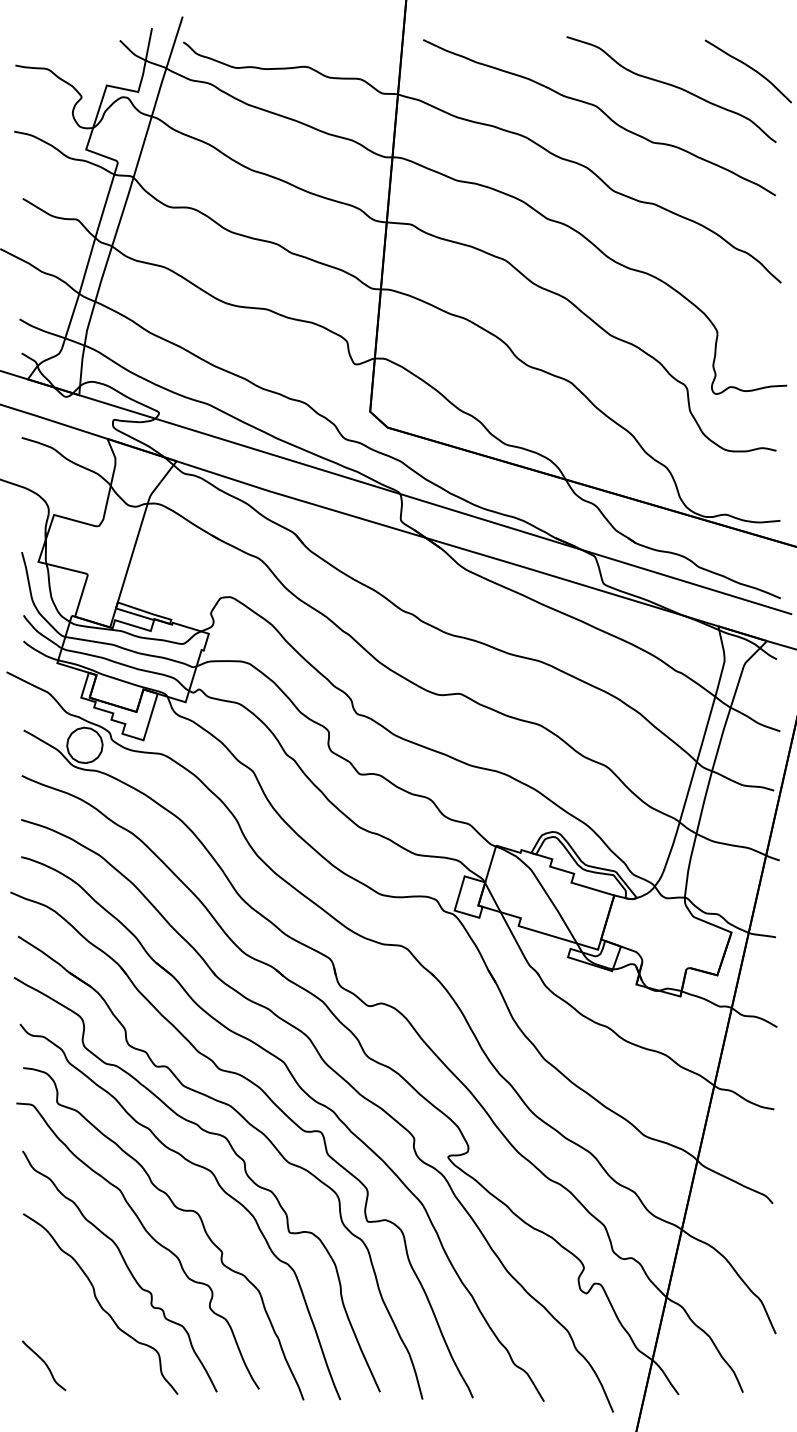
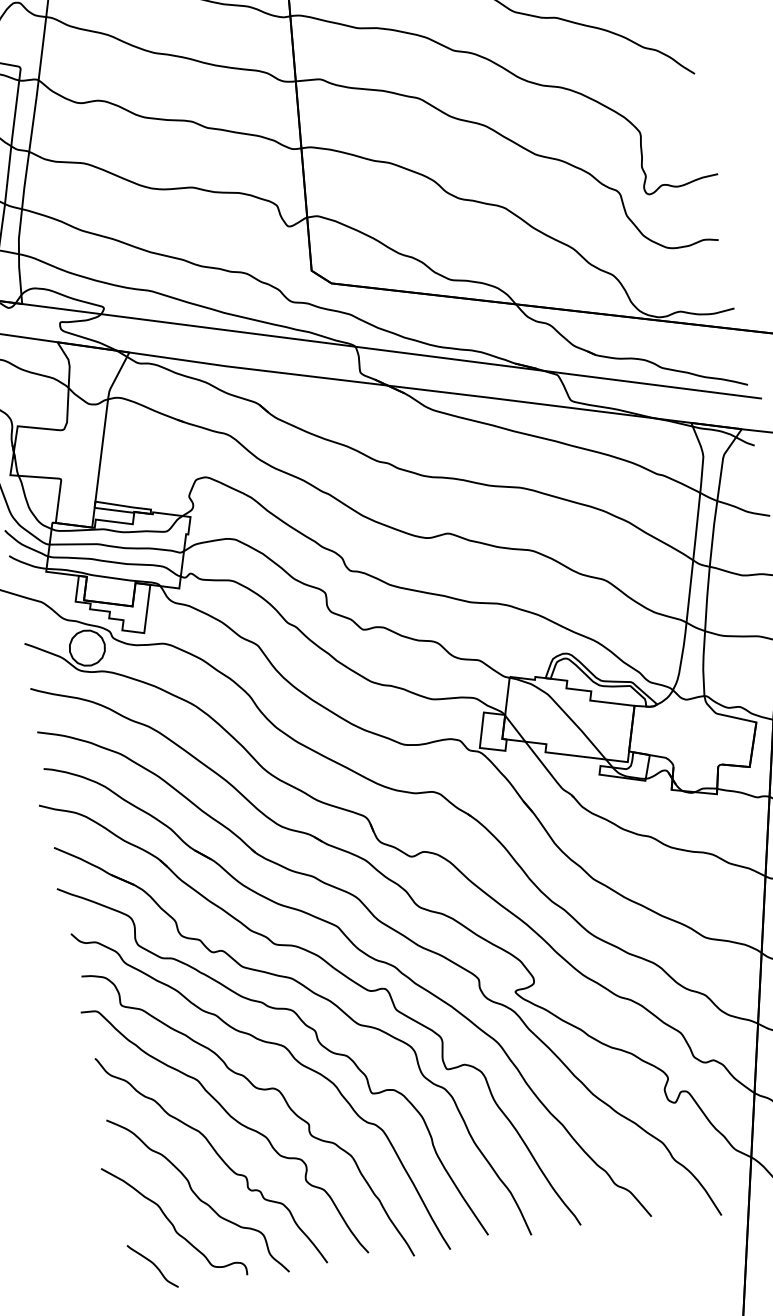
curve: (70, 1325) -> (171, 1222), added

